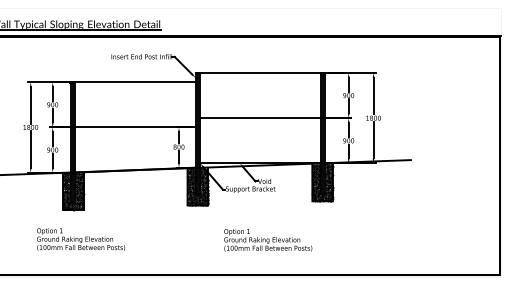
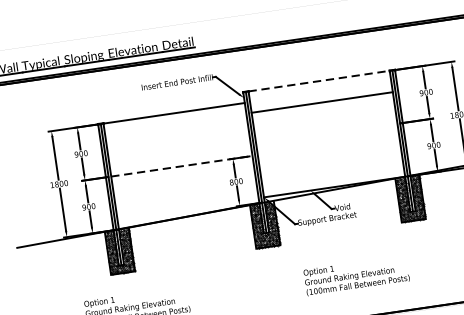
line: (261, 73) -> (320, 81), solid -> dashed
line: (260, 118) -> (322, 102), moved
line: (135, 127) -> (182, 166), solid -> dashed

